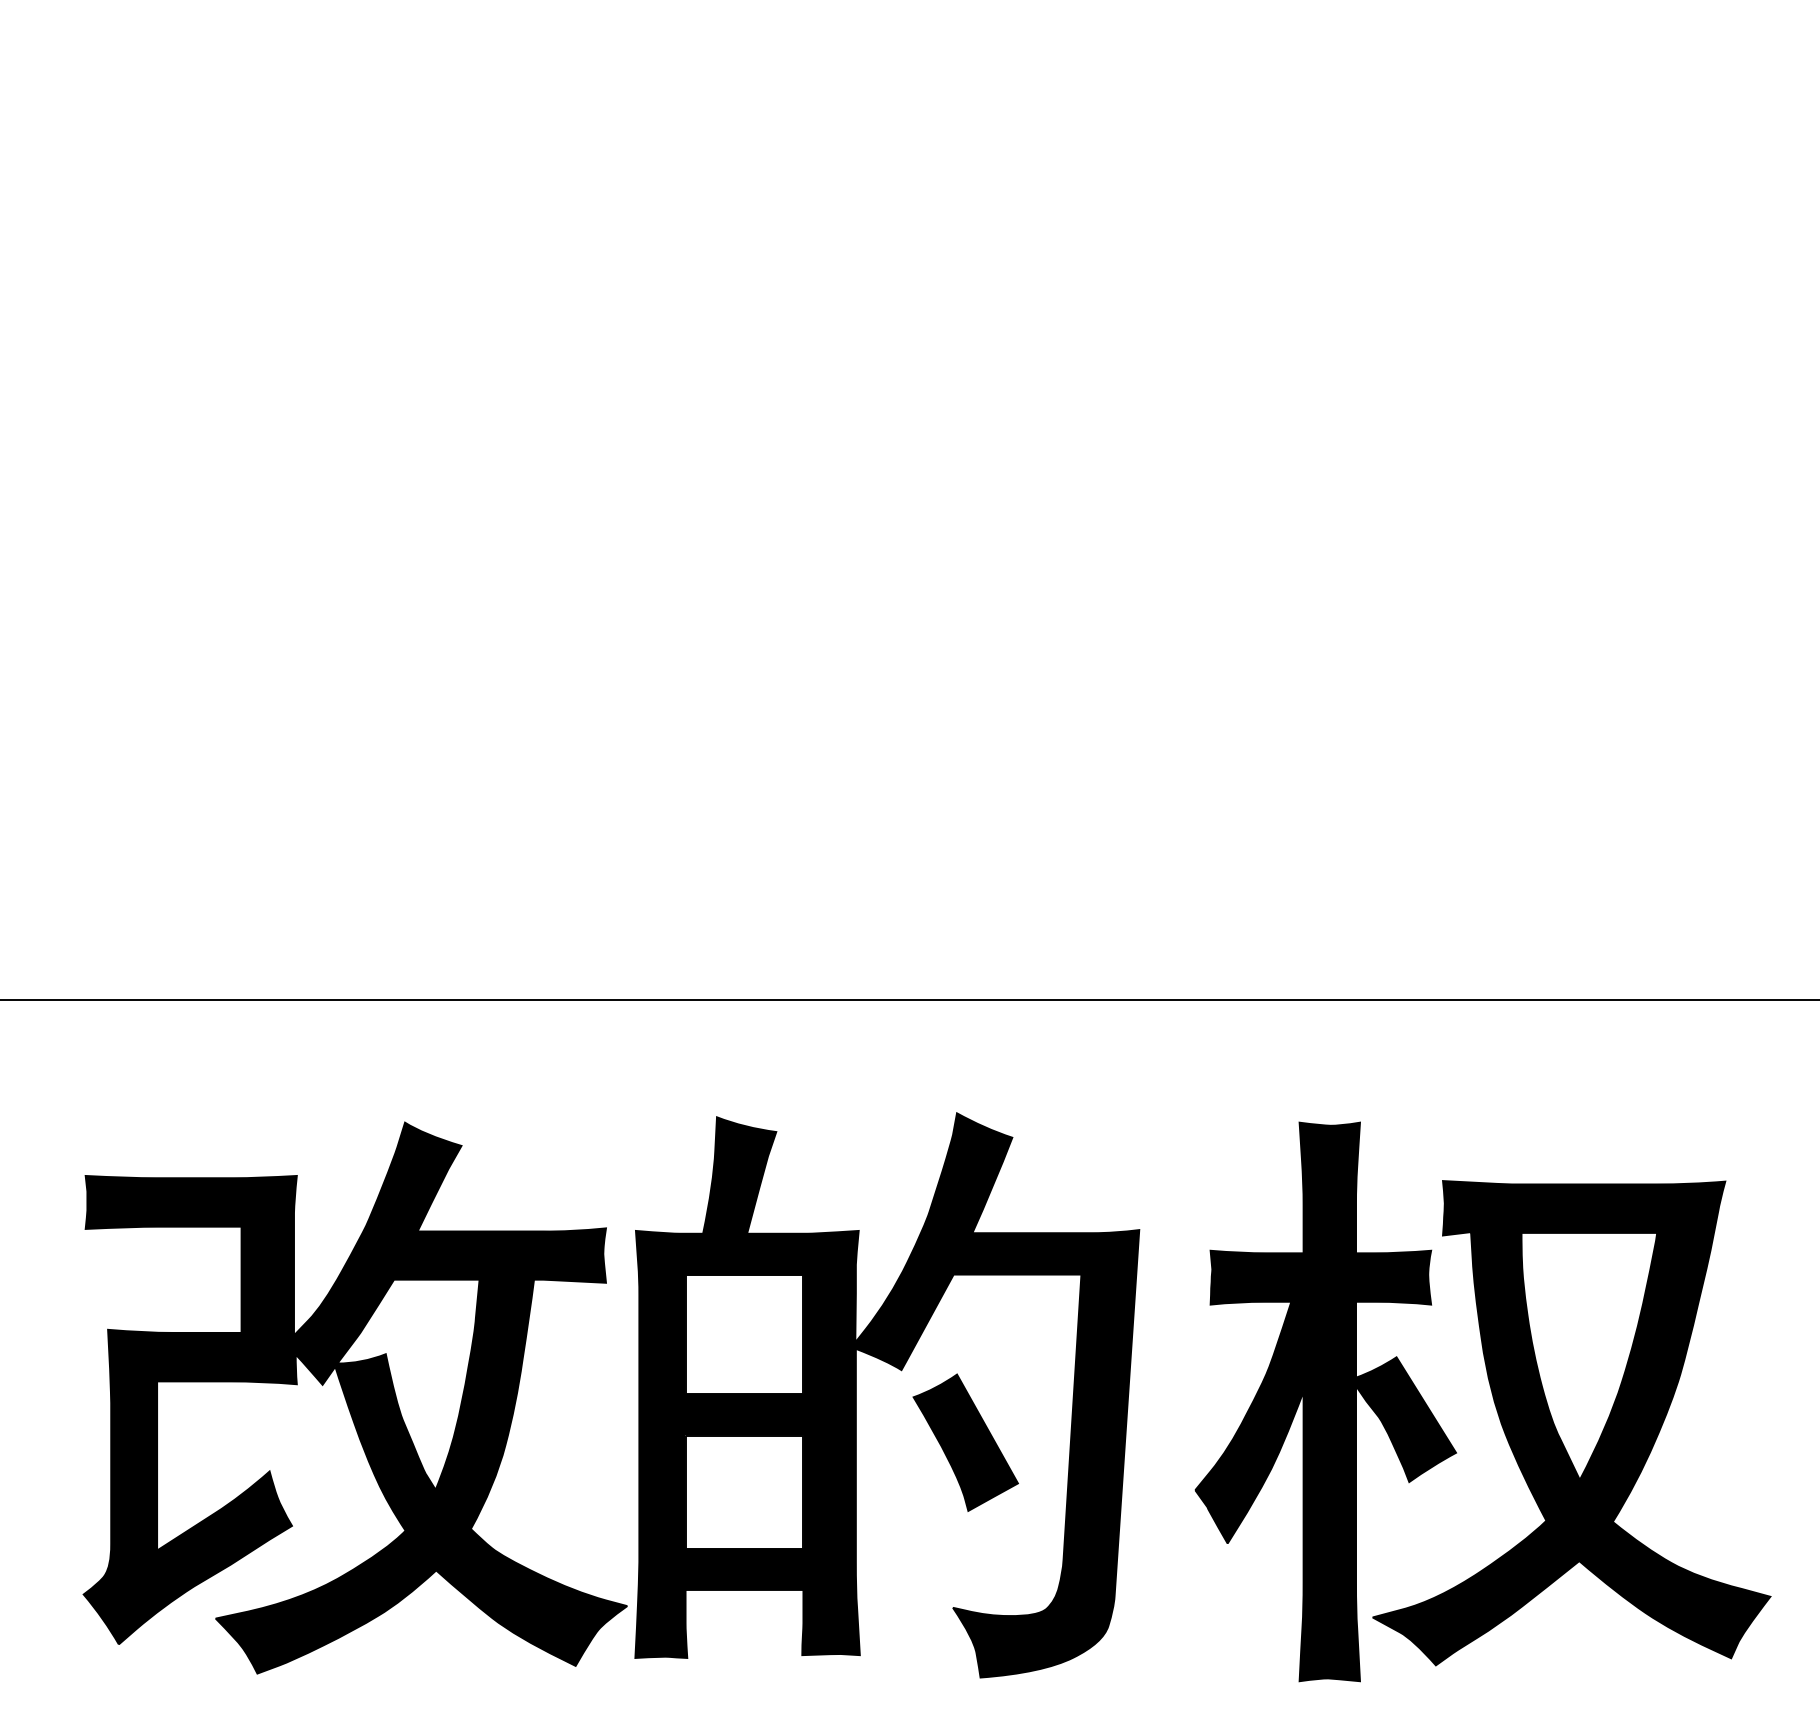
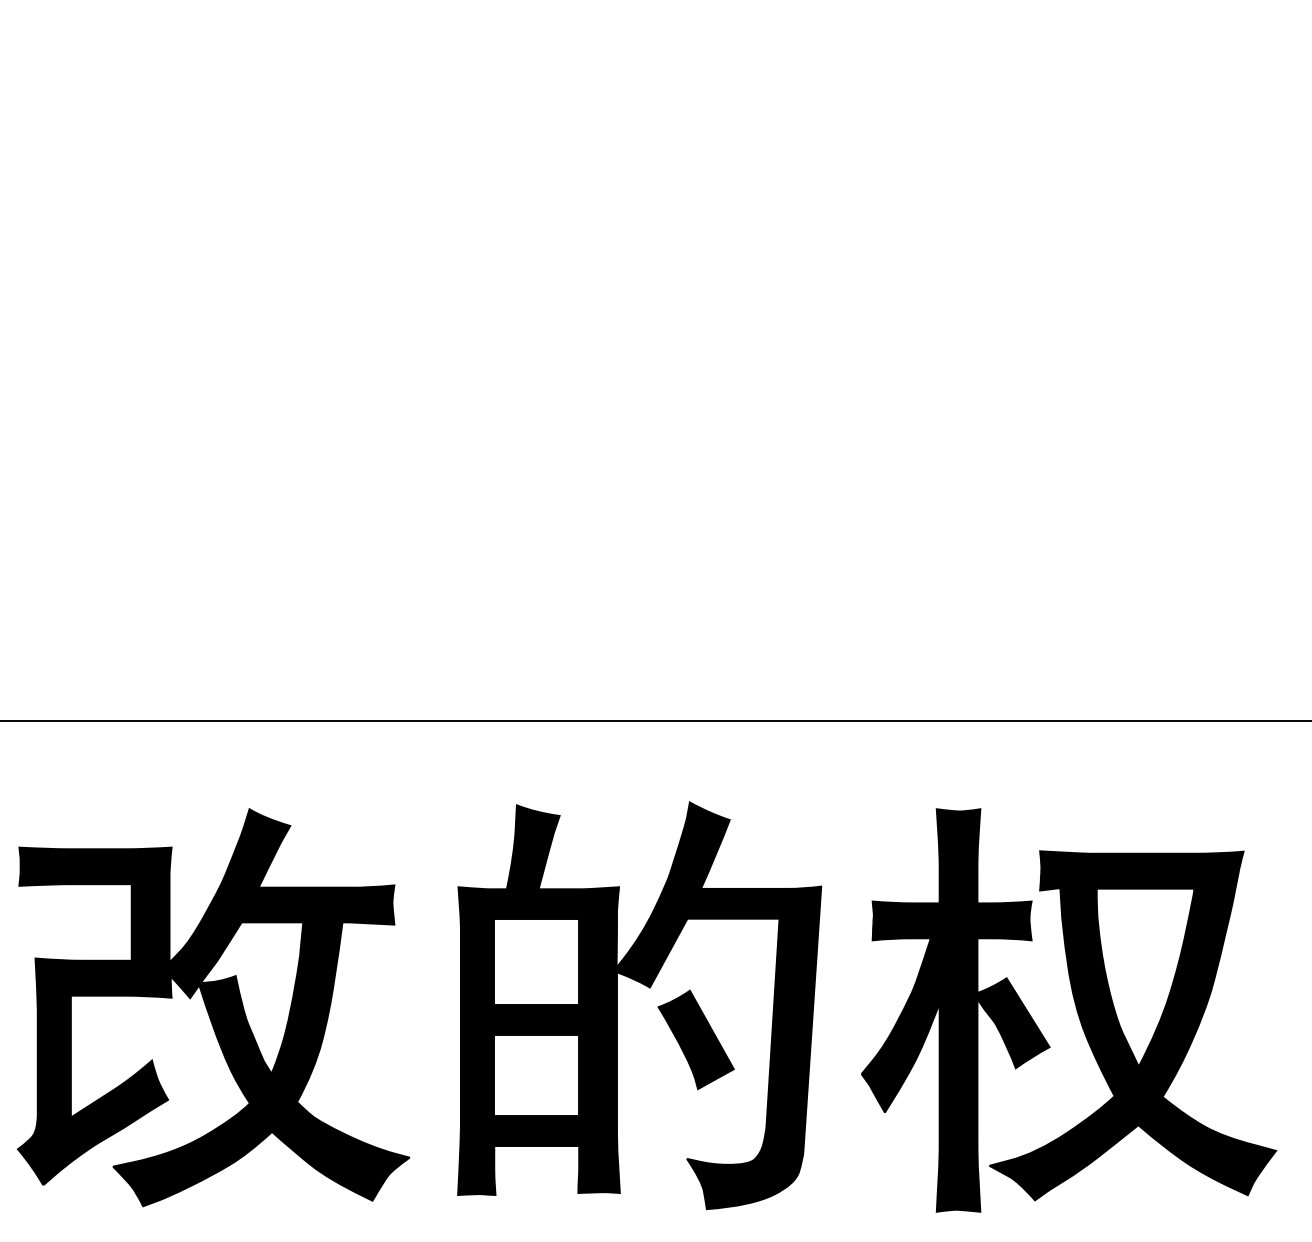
part: (354, 1397) -> (213, 1007), moved

